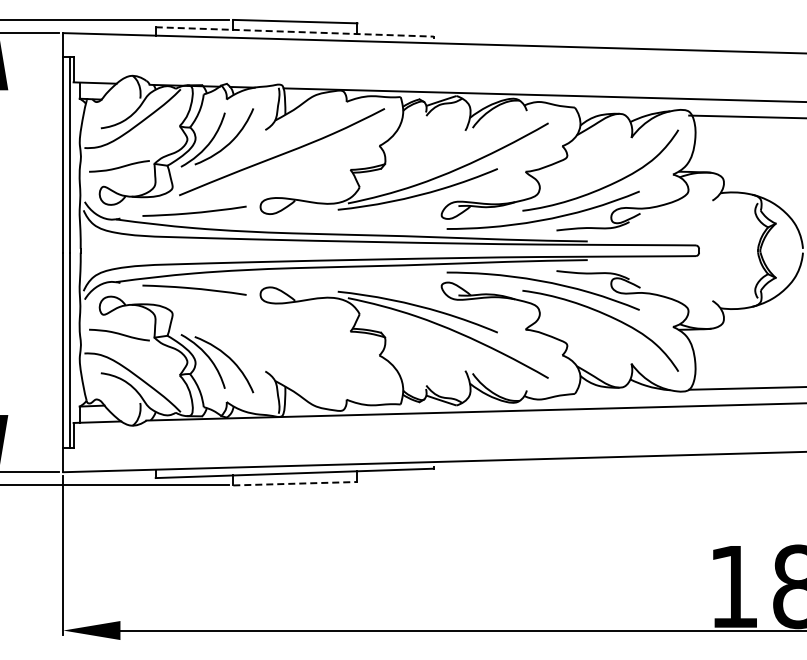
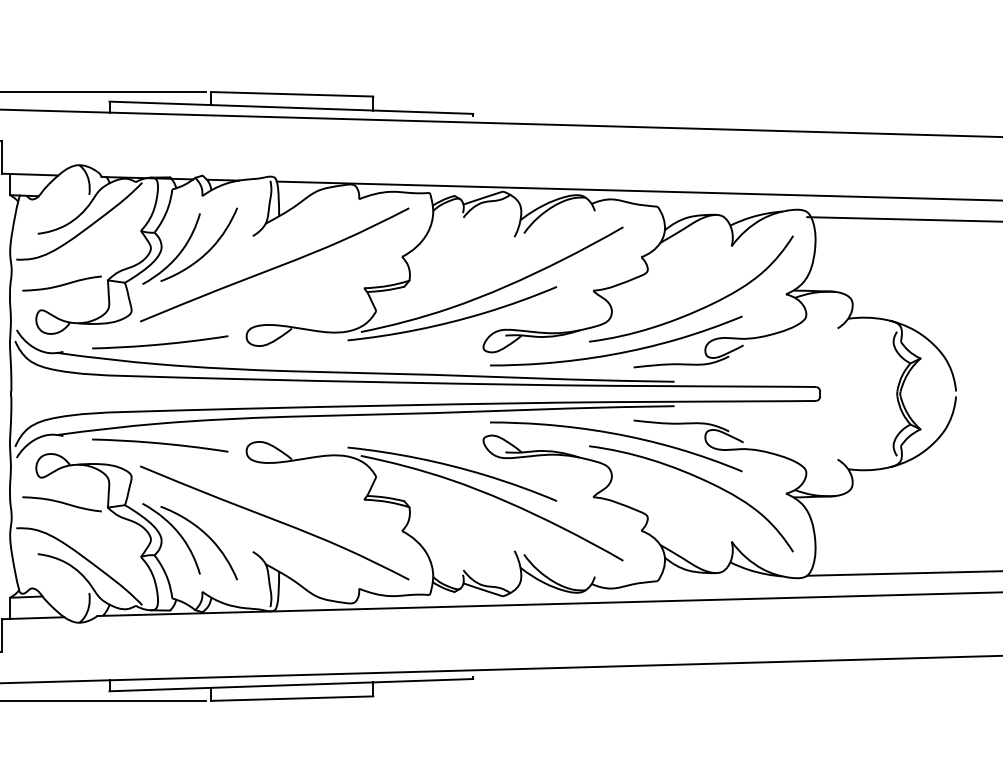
line: (295, 31) -> (292, 107), dashed -> solid
curve: (282, 348) -> (275, 521), added
line: (295, 483) -> (292, 698), dashed -> solid

